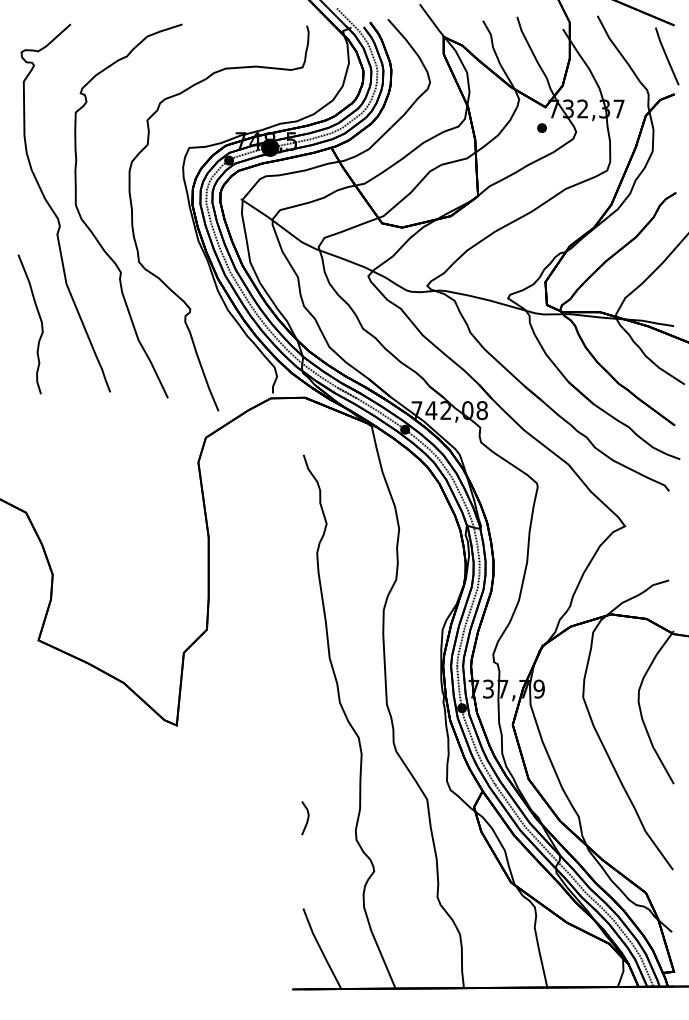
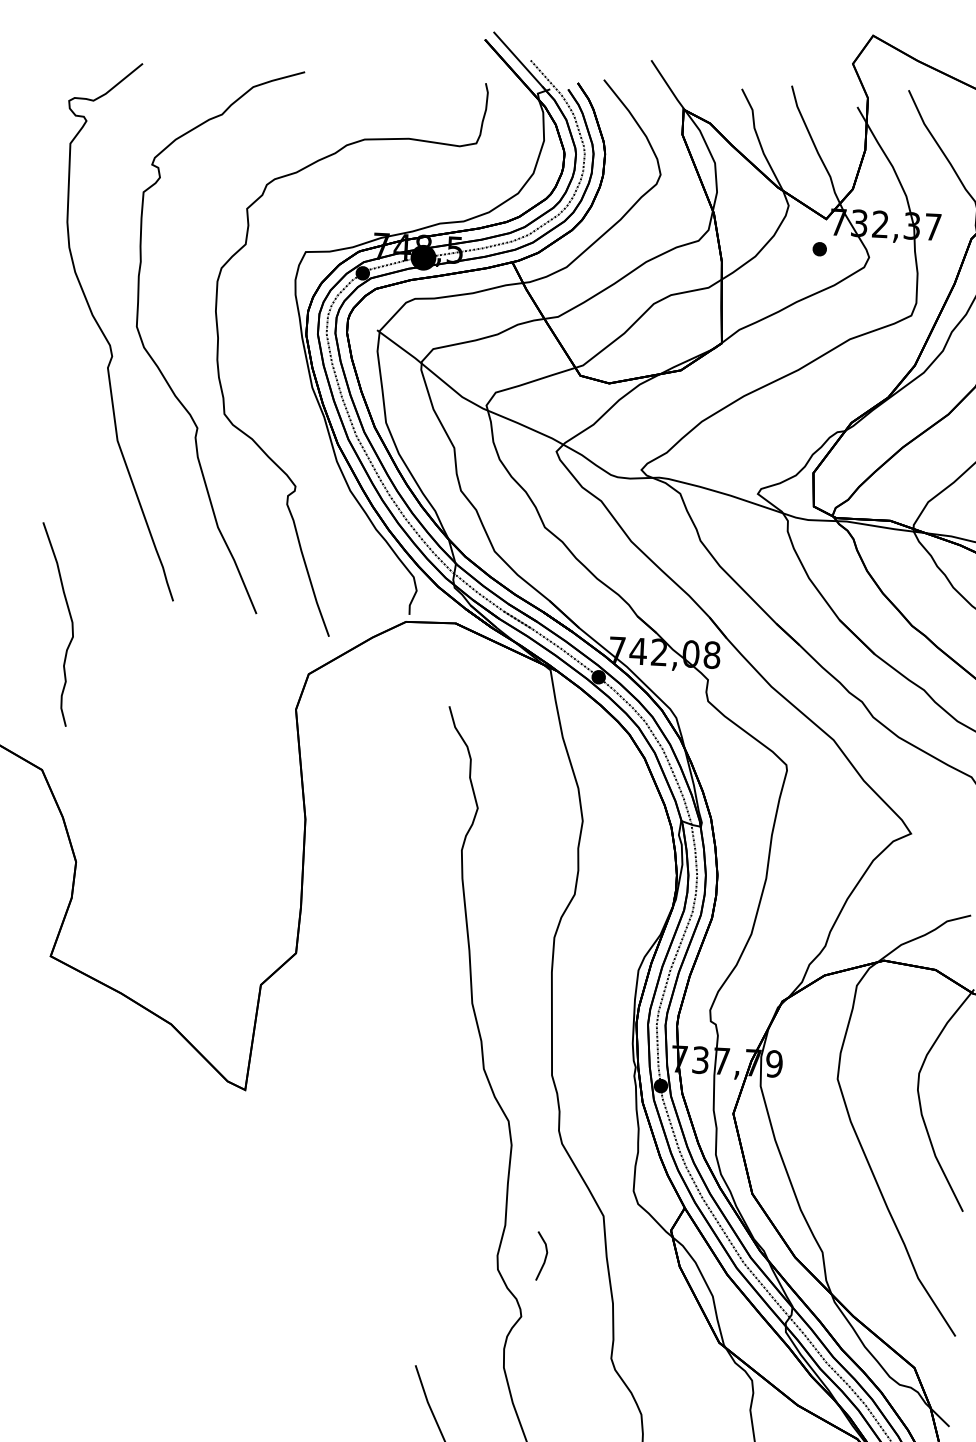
part: (40, 321) -> (70, 621), moved
line: (307, 818) -> (545, 1256), moved

